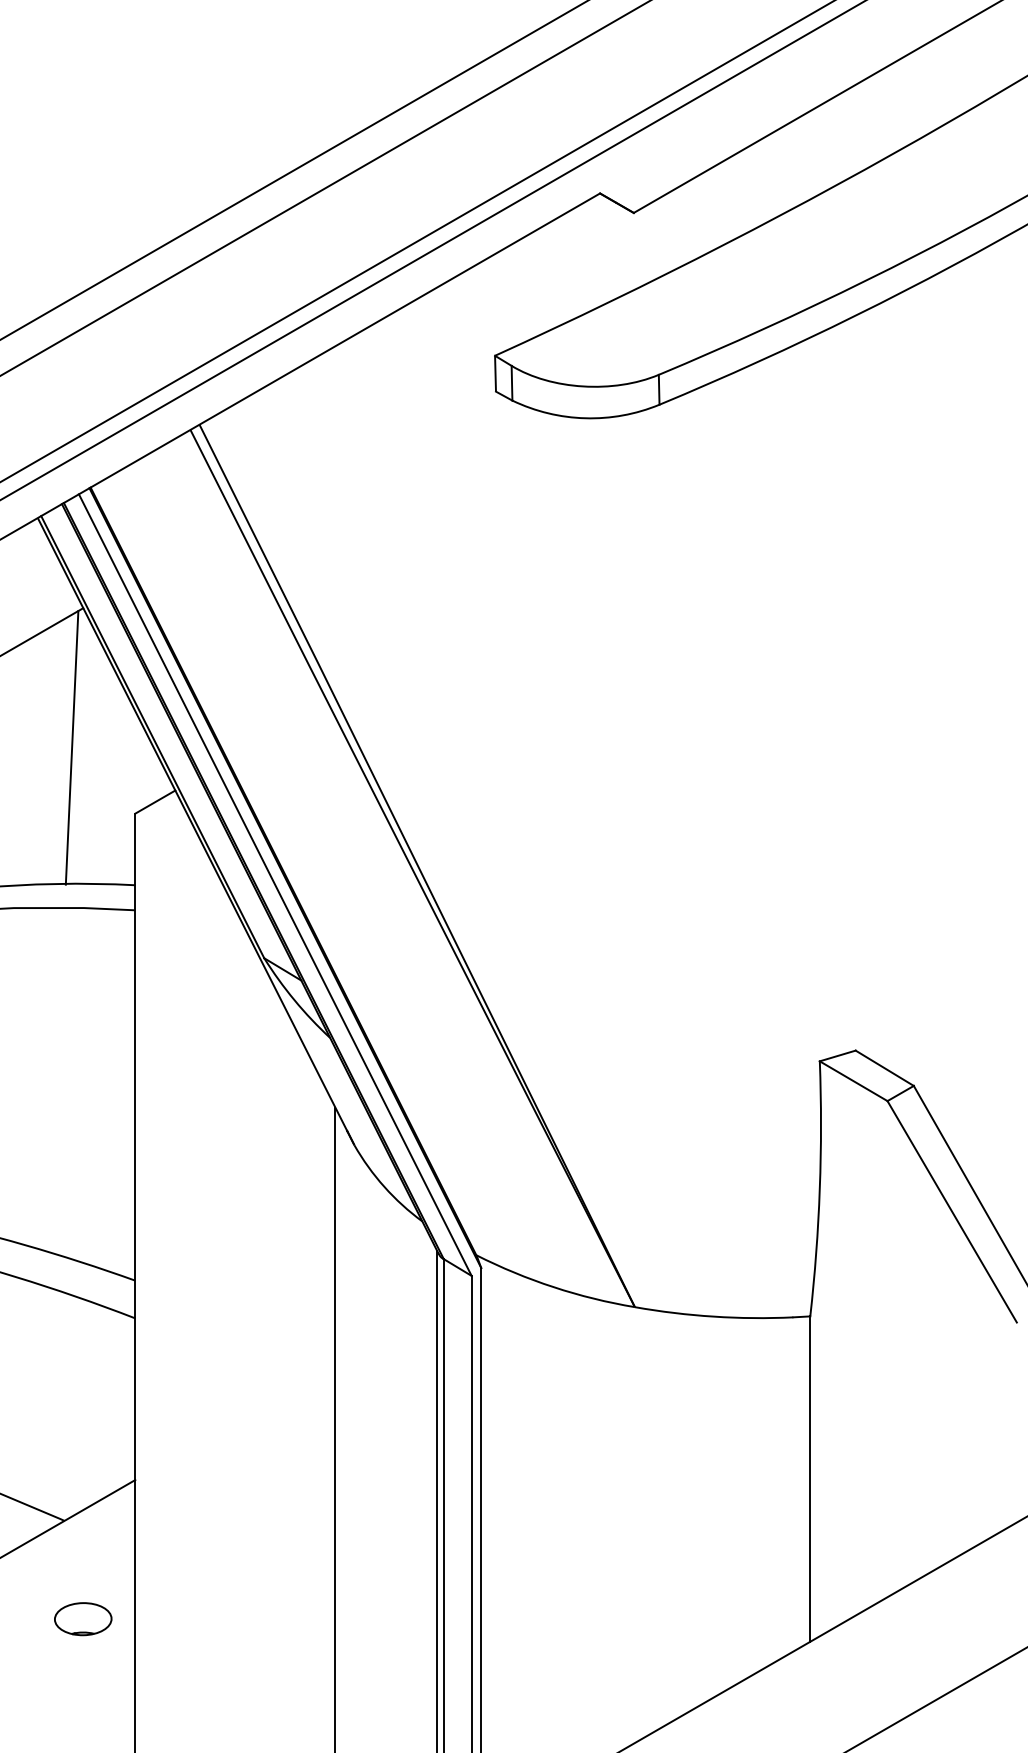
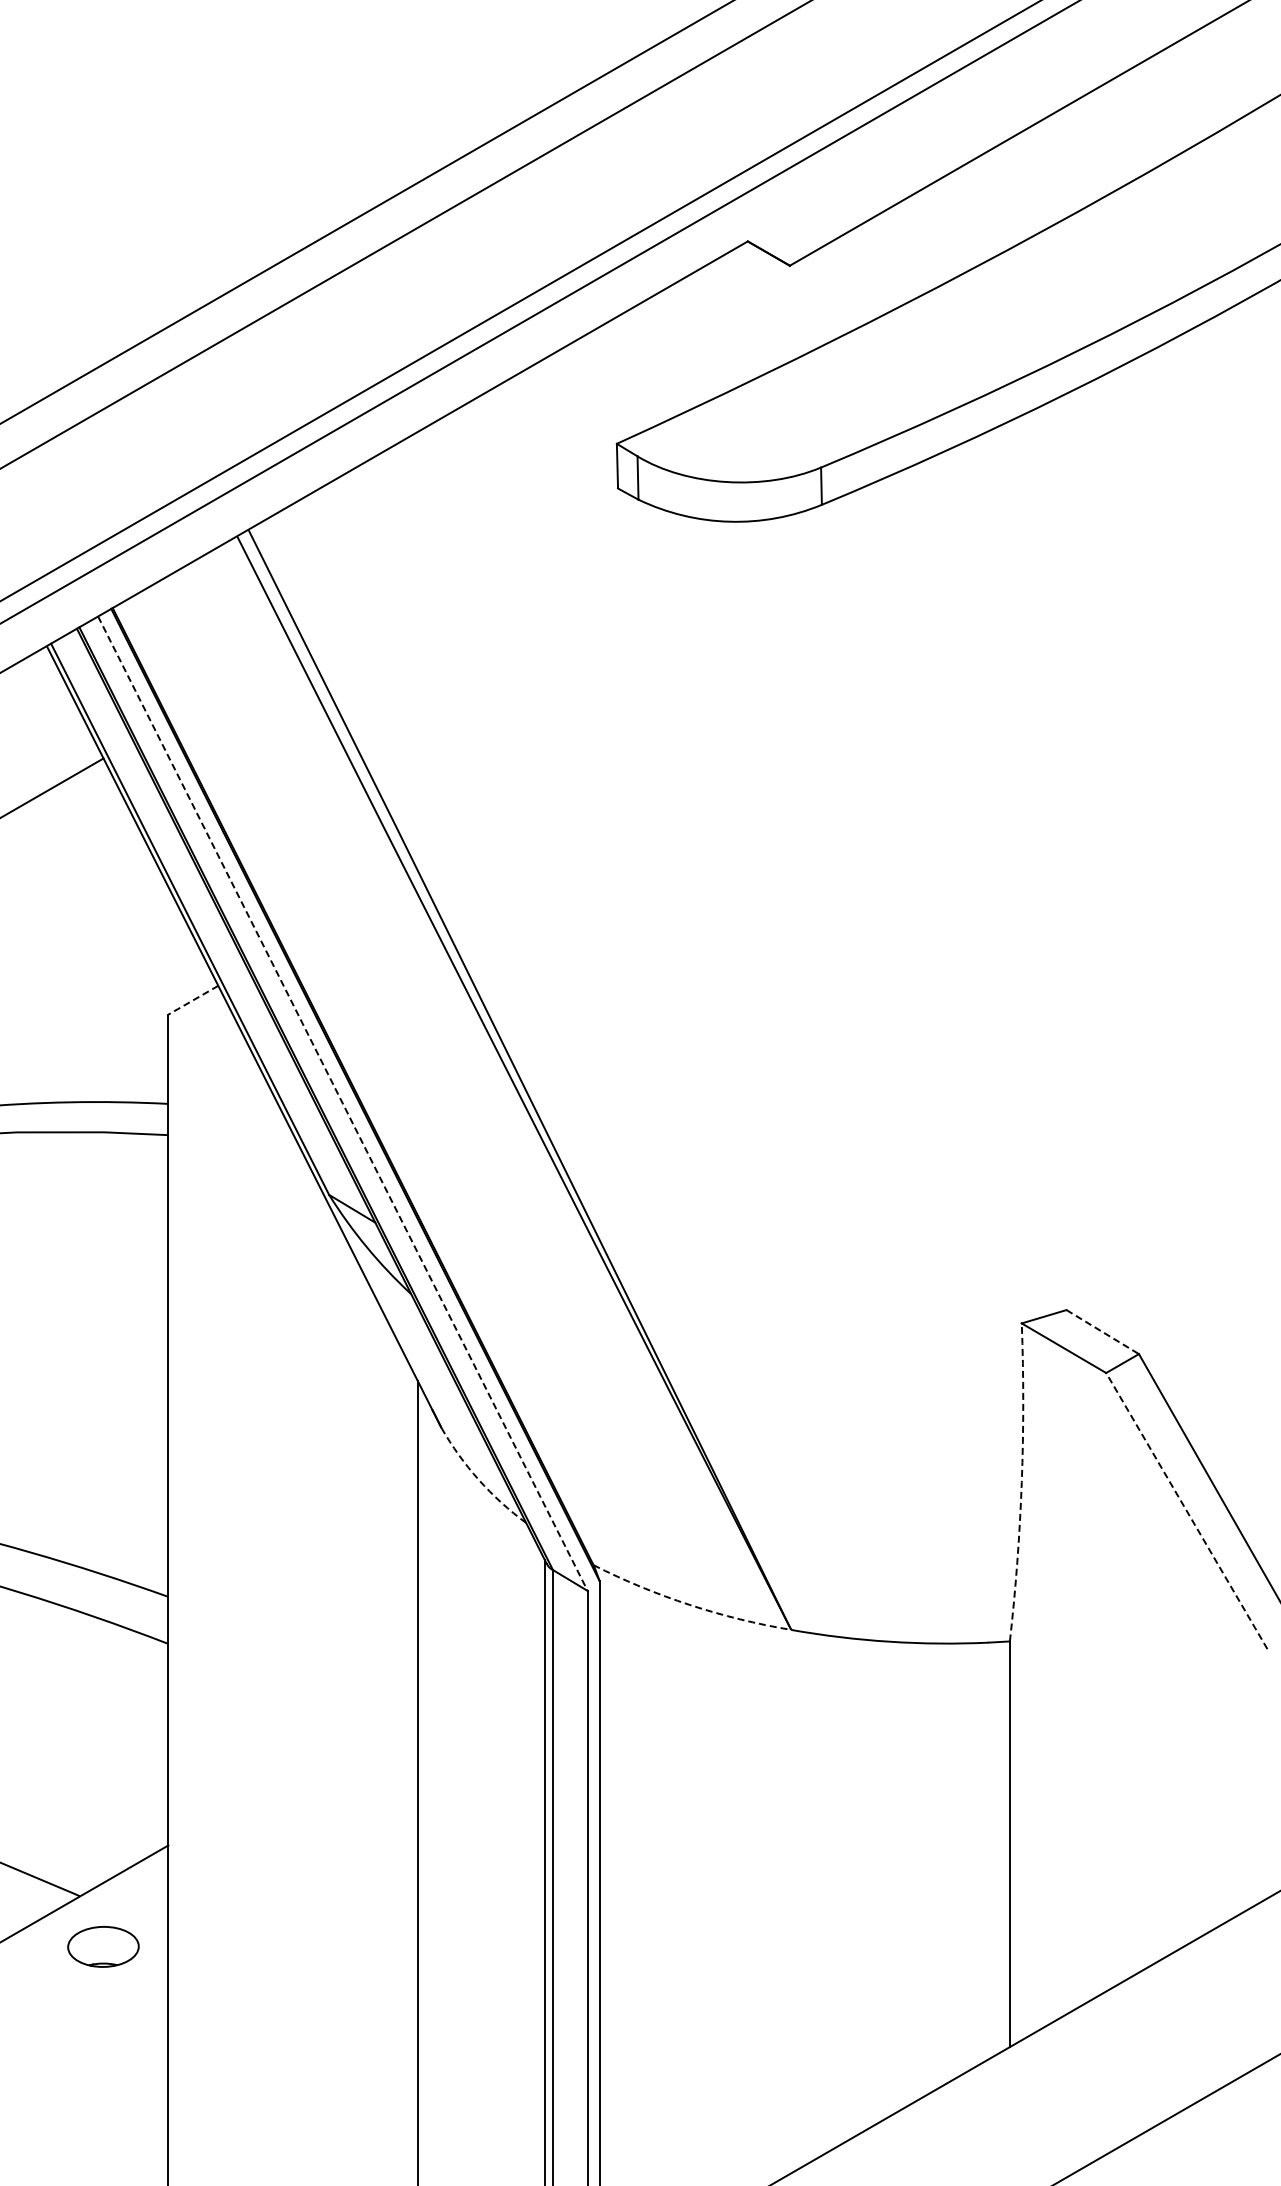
line: (72, 747) -> (89, 932), removed
line: (155, 802) -> (193, 1000), solid -> dashed
line: (275, 885) -> (343, 1104), solid -> dashed
line: (885, 1068) -> (1103, 1332), solid -> dashed
arc: (384, 1186) -> (478, 1479), solid -> dashed
arc: (819, 1188) -> (1021, 1482), solid -> dashed
line: (951, 1212) -> (1186, 1511), solid -> dashed
arc: (553, 1287) -> (689, 1605), solid -> dashed
part: (83, 1618) -> (103, 1946), moved

